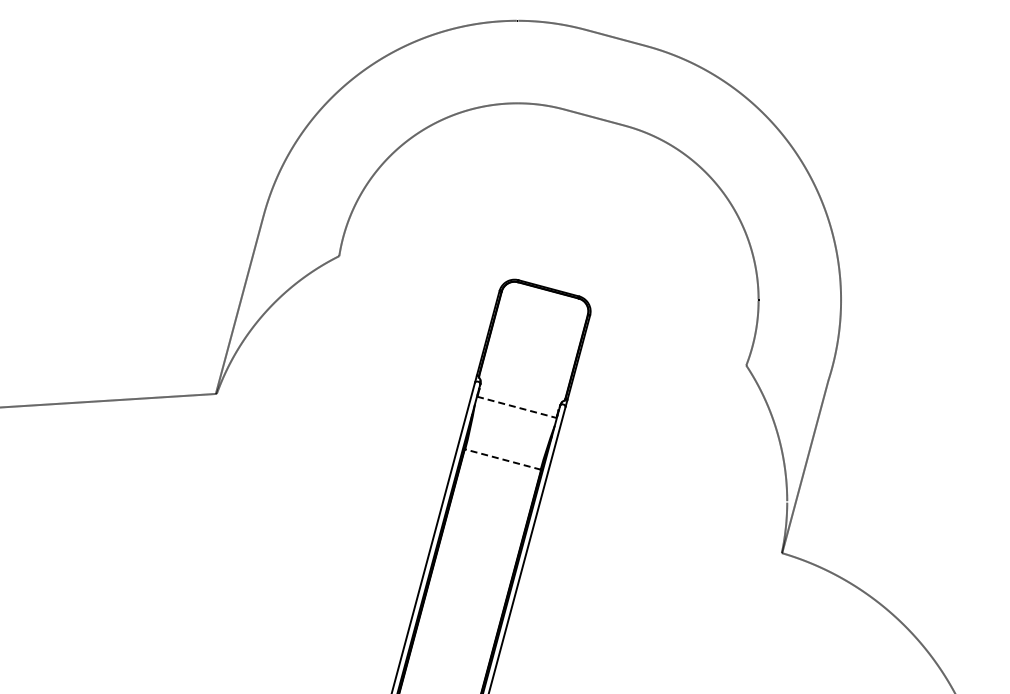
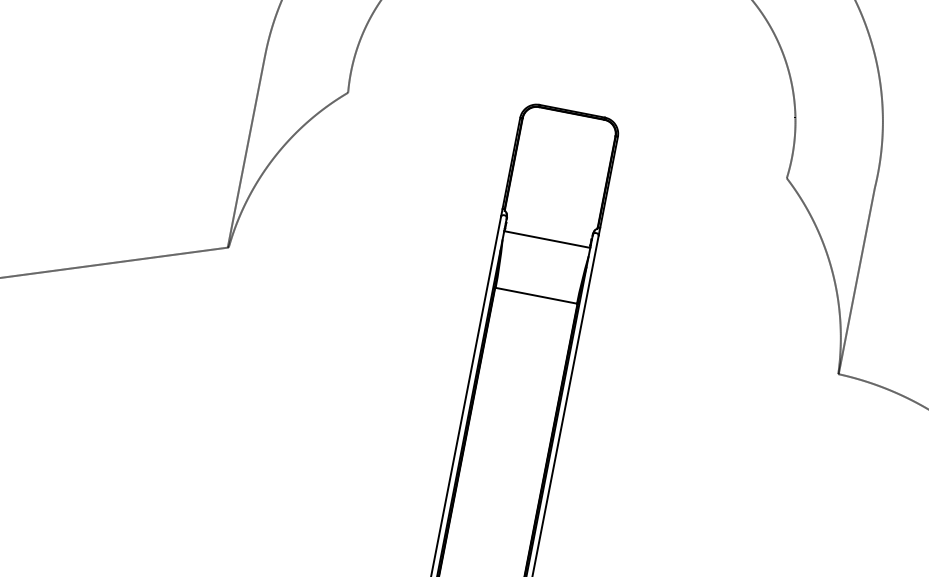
line: (517, 407) -> (547, 239), dashed -> solid
line: (502, 459) -> (535, 295), dashed -> solid

